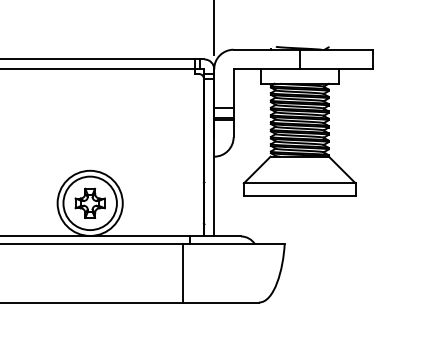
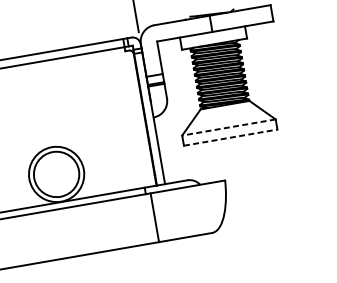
line: (299, 183) -> (228, 127), solid -> dashed
line: (299, 195) -> (230, 137), solid -> dashed
part: (89, 202) -> (55, 173), removed
line: (182, 273) -> (154, 217), moved

